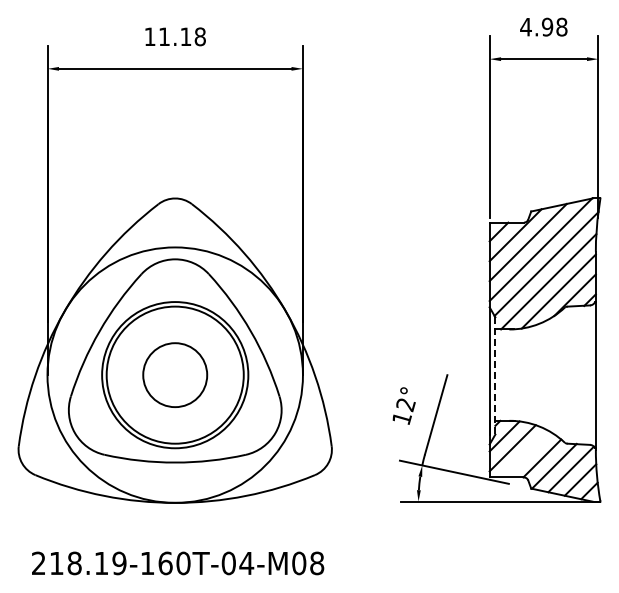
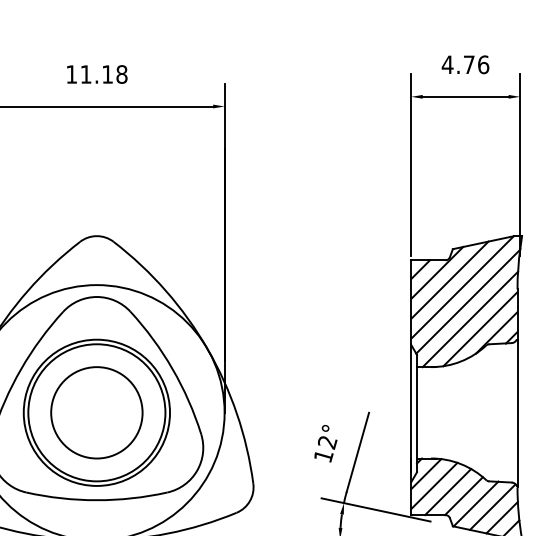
text: (554, 26) -> (476, 64), 4.98 -> 4.76
circle: (174, 374) -> (96, 412), size x1.43
line: (495, 375) -> (417, 413), dashed -> solid
line: (526, 454) -> (448, 492), added

